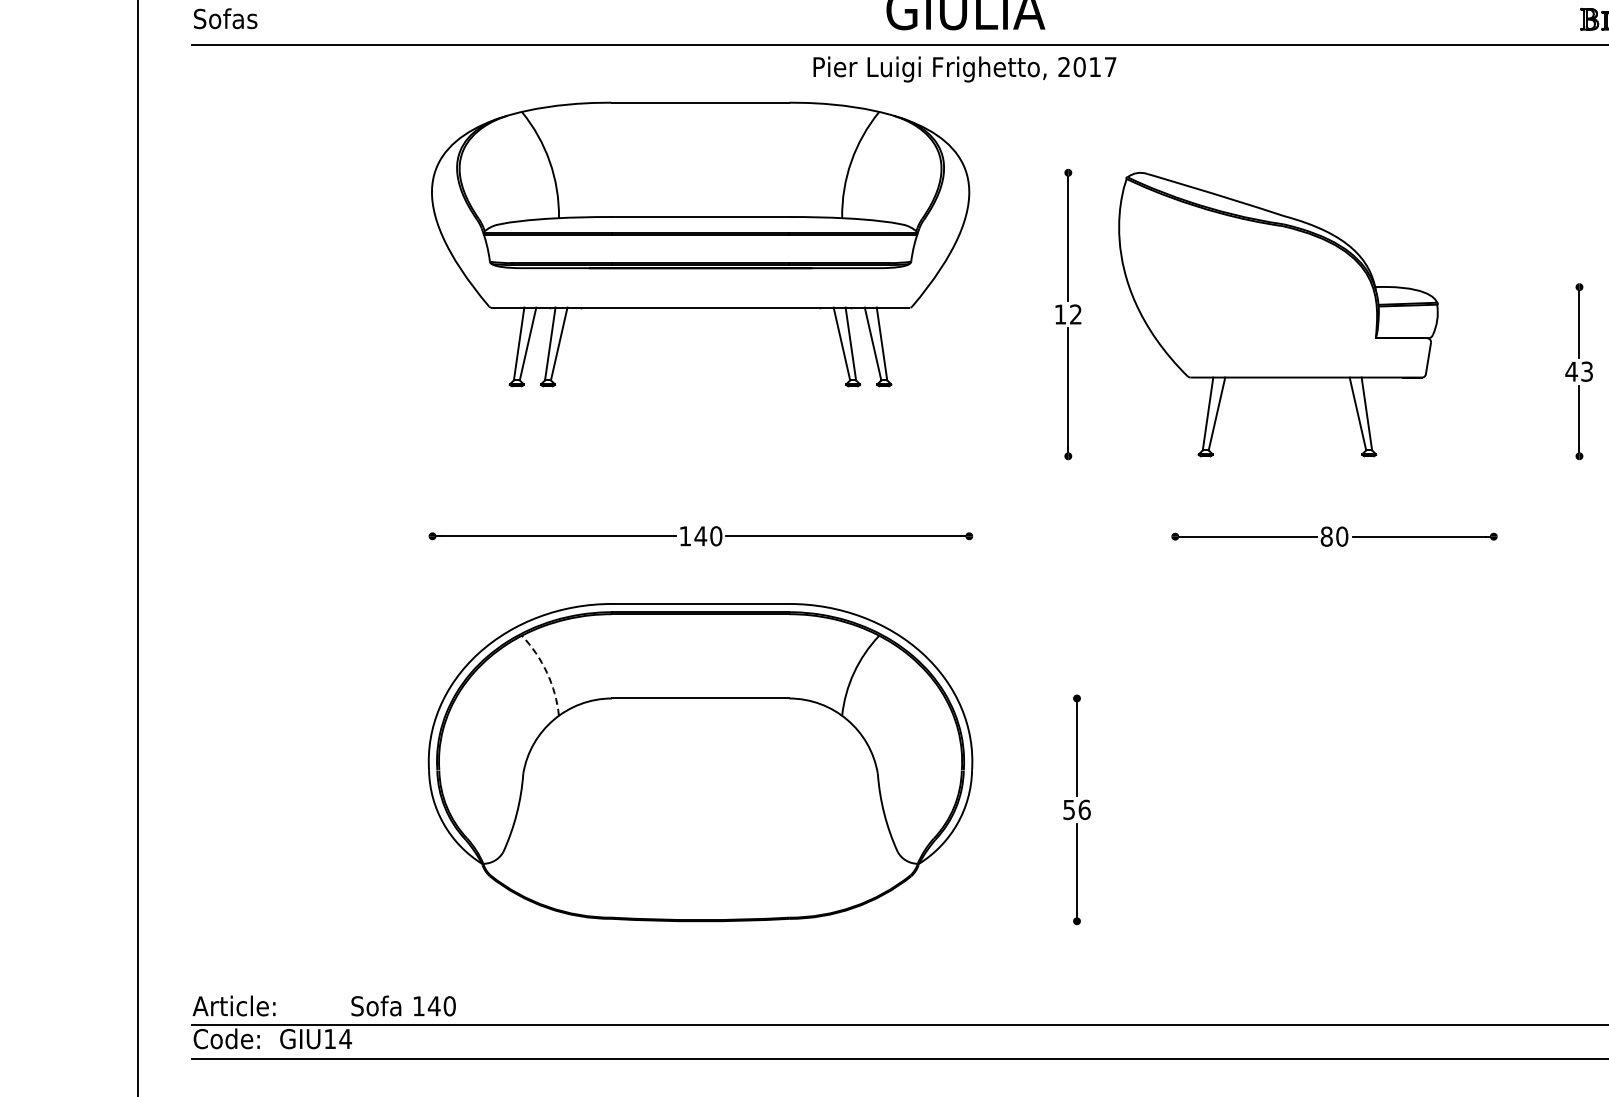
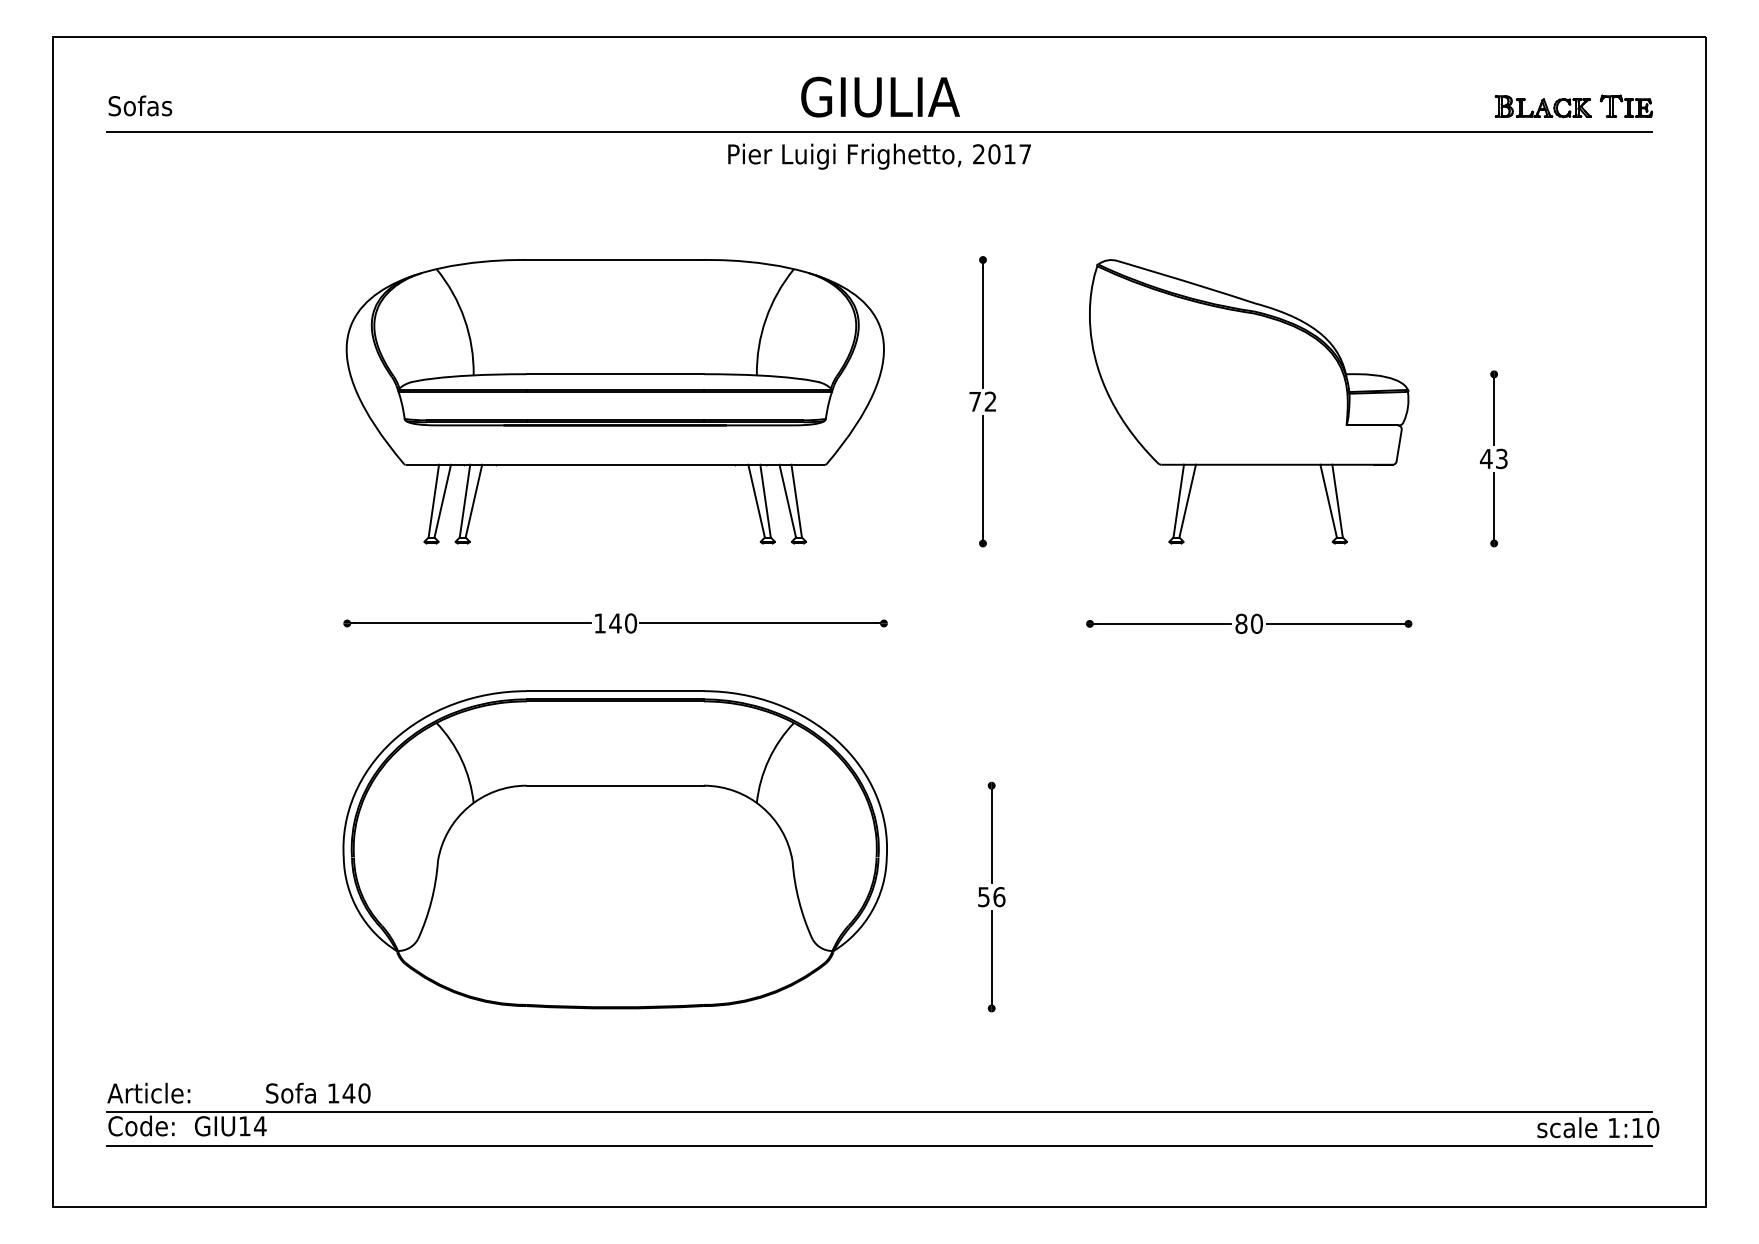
part: (699, 244) -> (614, 401), moved
text: (1059, 314) -> (974, 401), 12 -> 72
part: (1278, 314) -> (1249, 401), moved
arc: (546, 672) -> (461, 759), dashed -> solid

